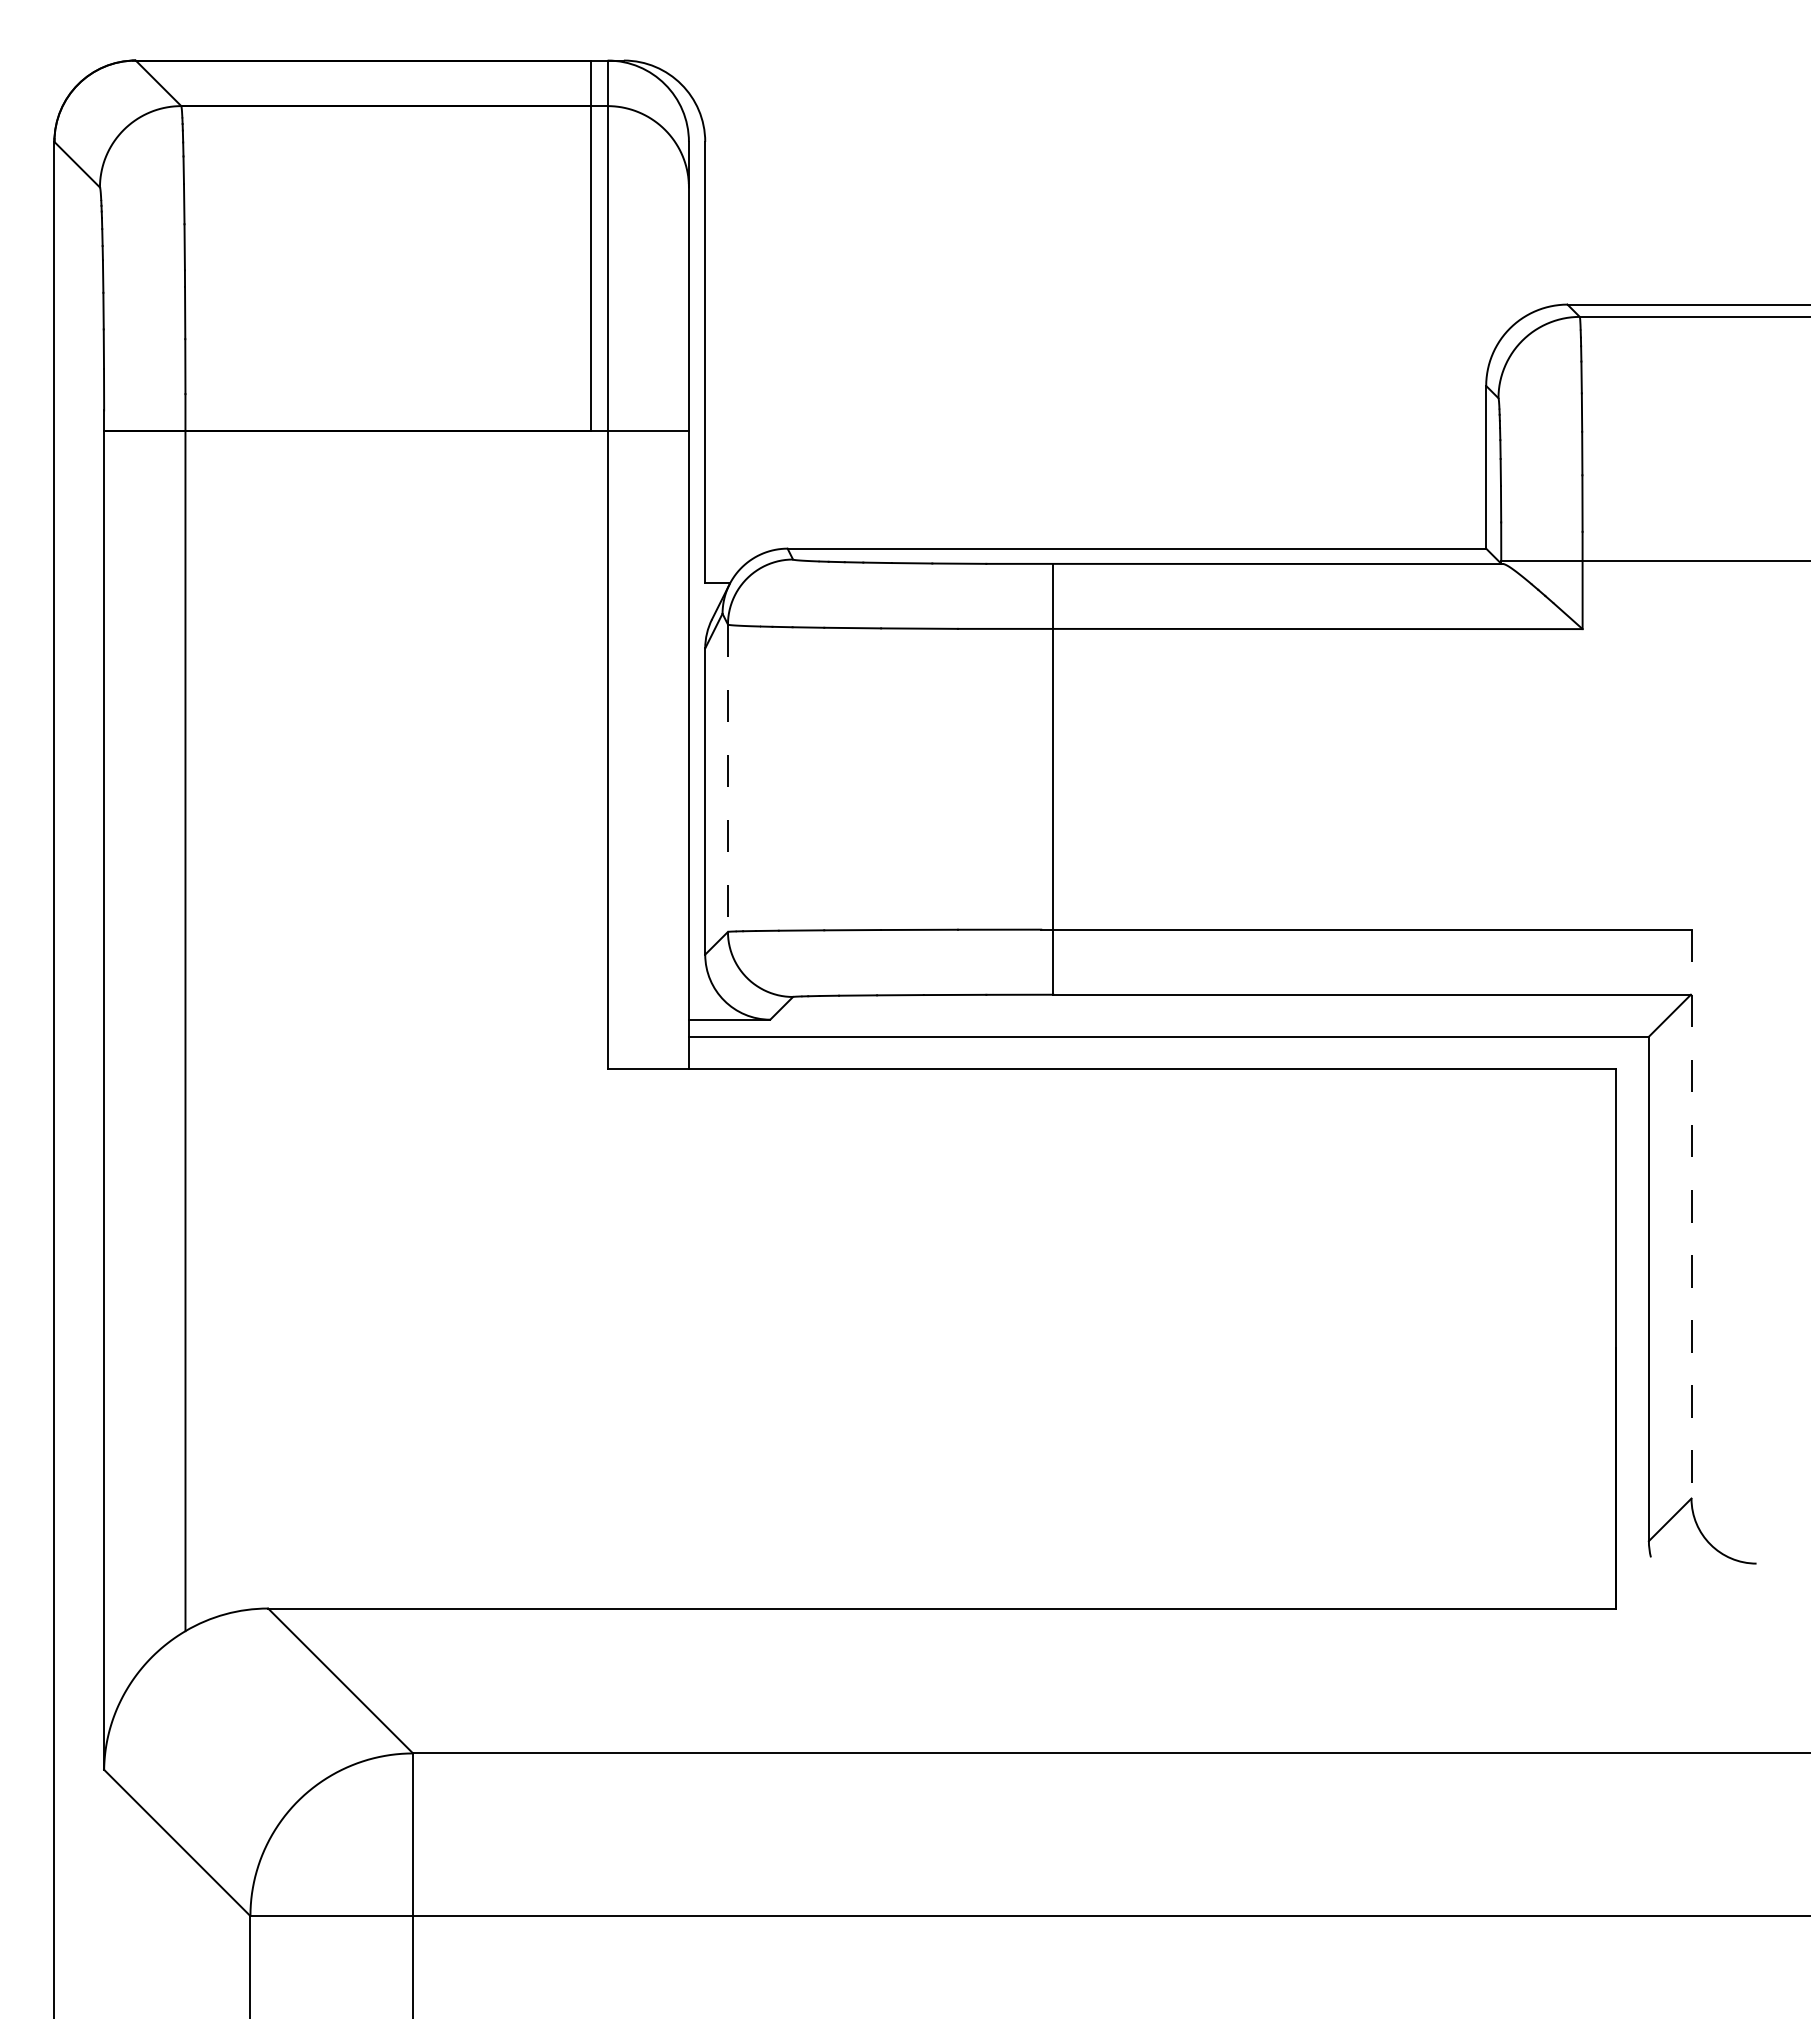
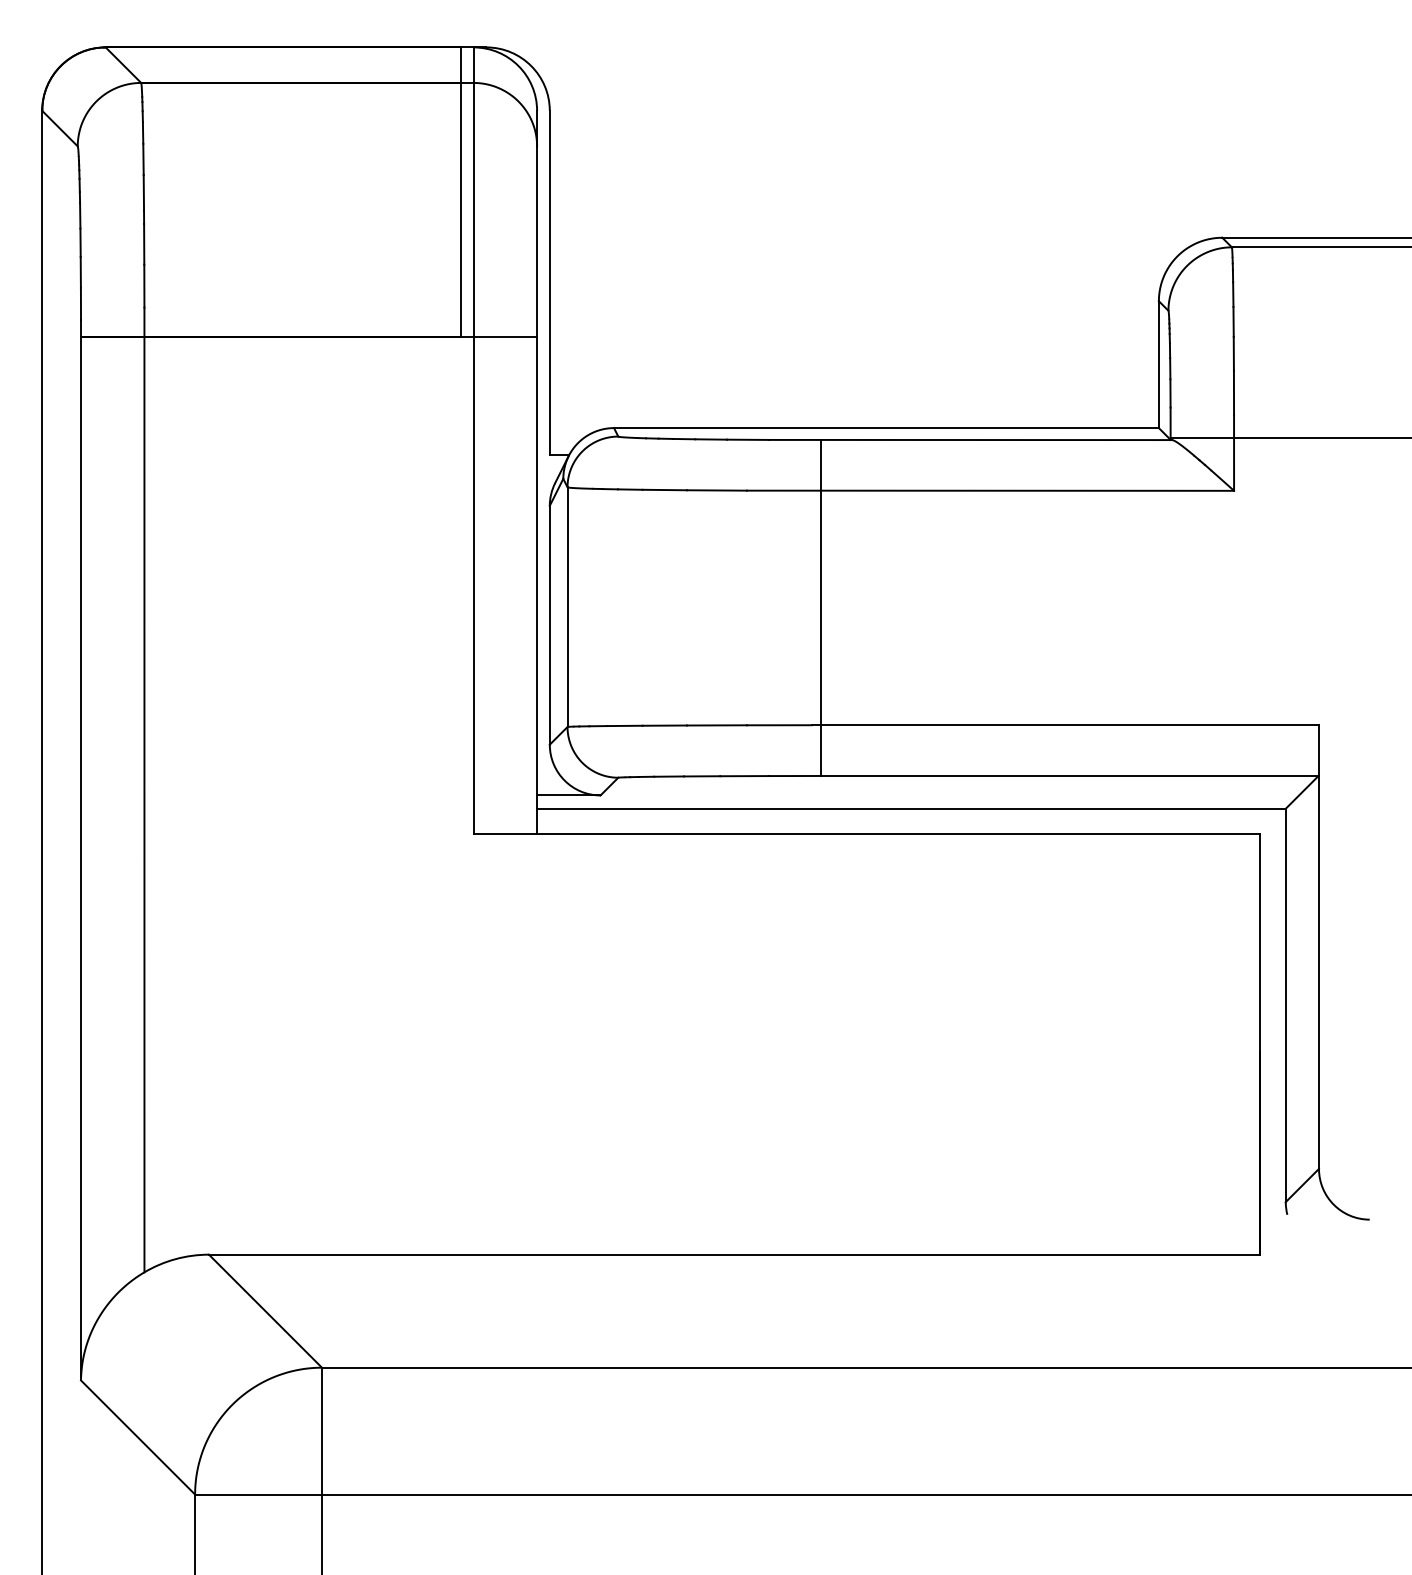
line: (727, 778) -> (567, 607), dashed -> solid
line: (1691, 1214) -> (1319, 947), dashed -> solid

